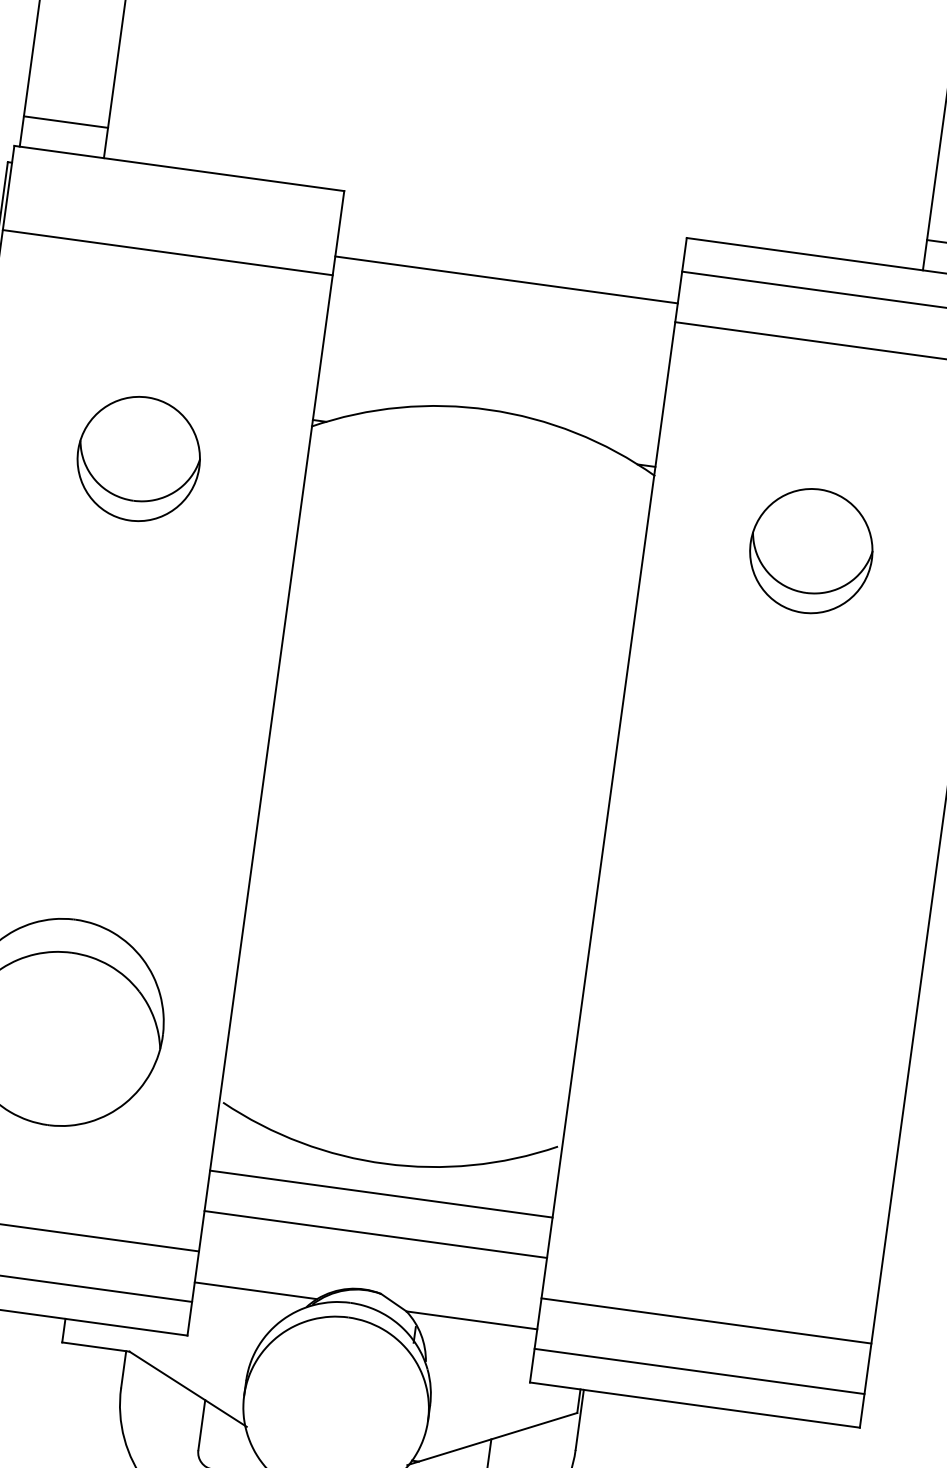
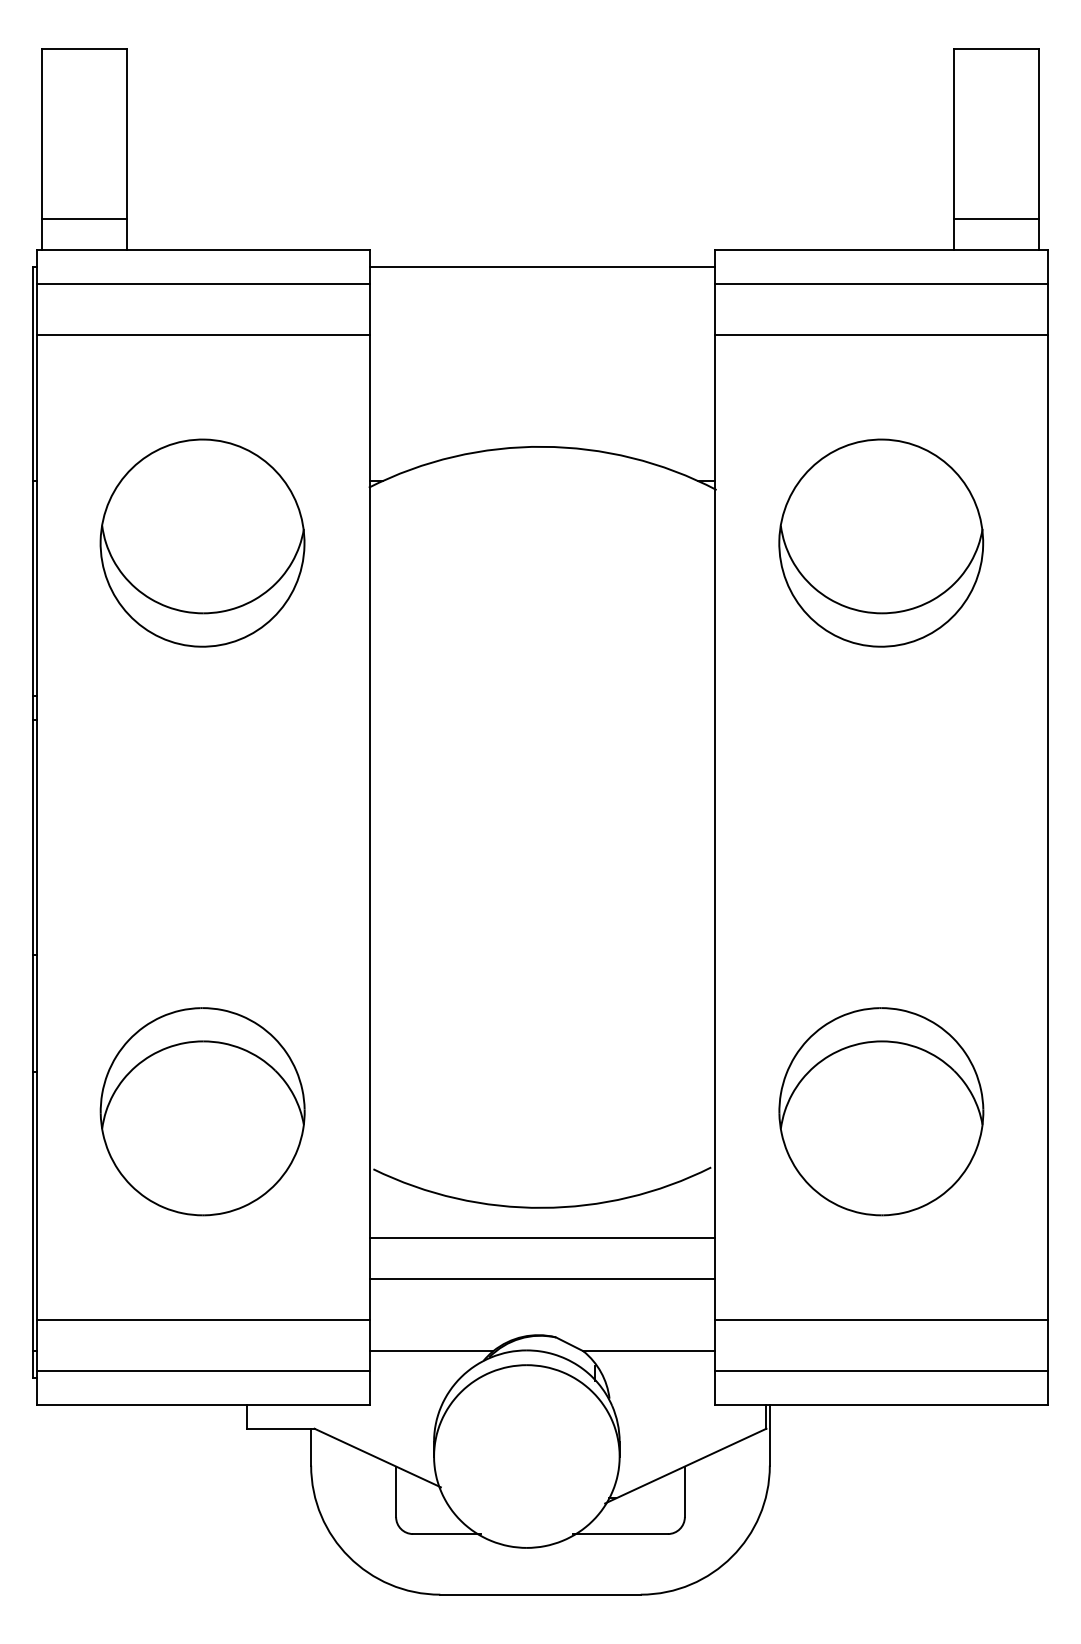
line: (173, 201) -> (202, 283), added
line: (506, 279) -> (542, 266), moved
part: (138, 458) -> (202, 542), size x1.67
part: (811, 550) -> (881, 542), size x1.67
part: (734, 1114) -> (881, 1111), added

